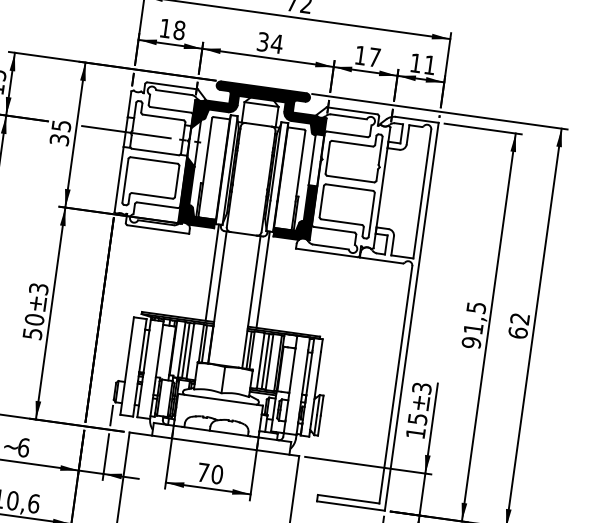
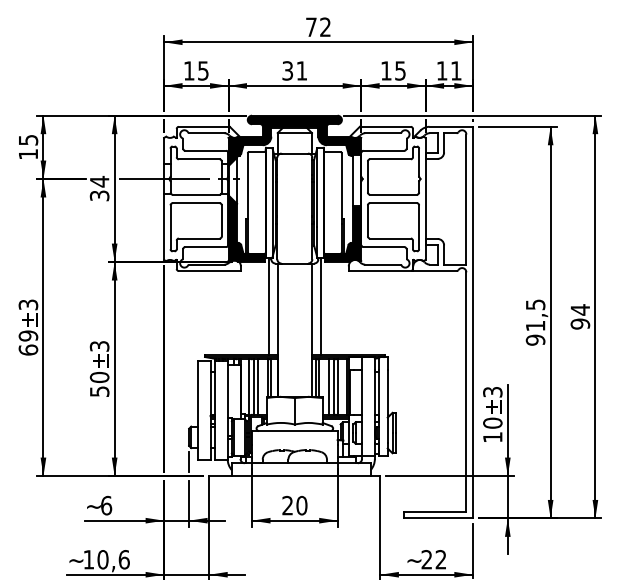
text: (179, 30) -> (203, 70), 18 -> 15
text: (276, 43) -> (301, 70), 34 -> 31
text: (374, 57) -> (400, 70), 17 -> 15
text: (61, 125) -> (99, 181), 35 -> 34
text: (519, 325) -> (580, 316), 62 -> 94
text: (417, 418) -> (492, 422), 15 -> 10
text: (203, 472) -> (287, 505), 70 -> 20

